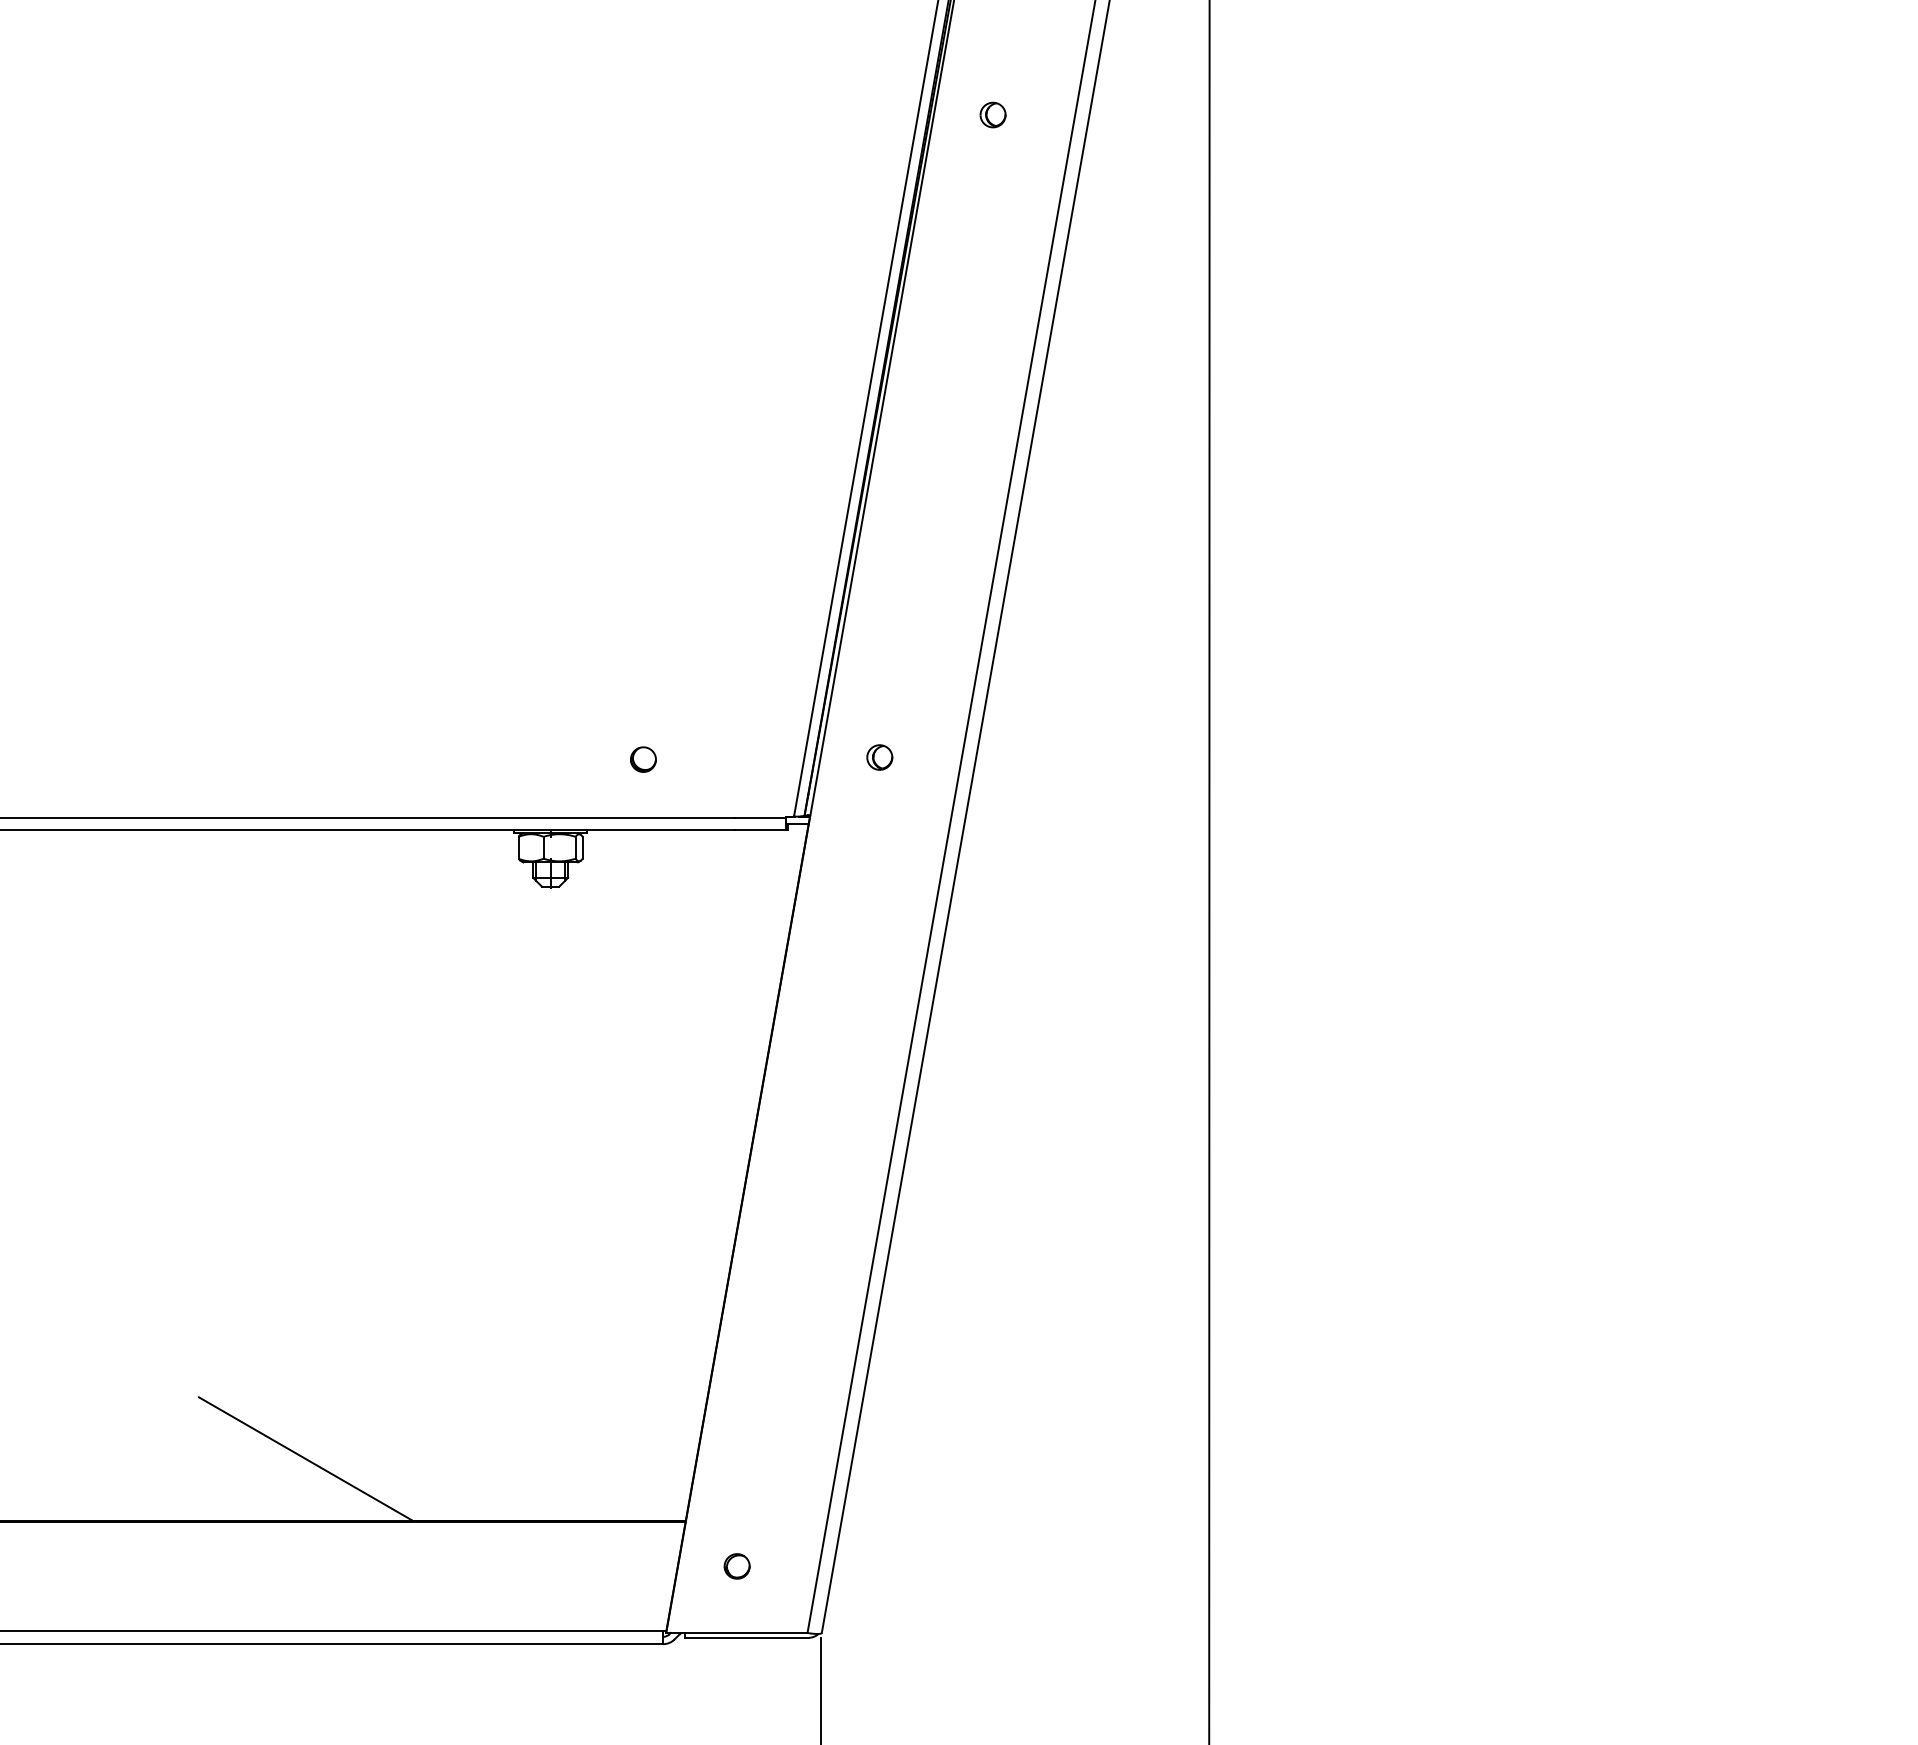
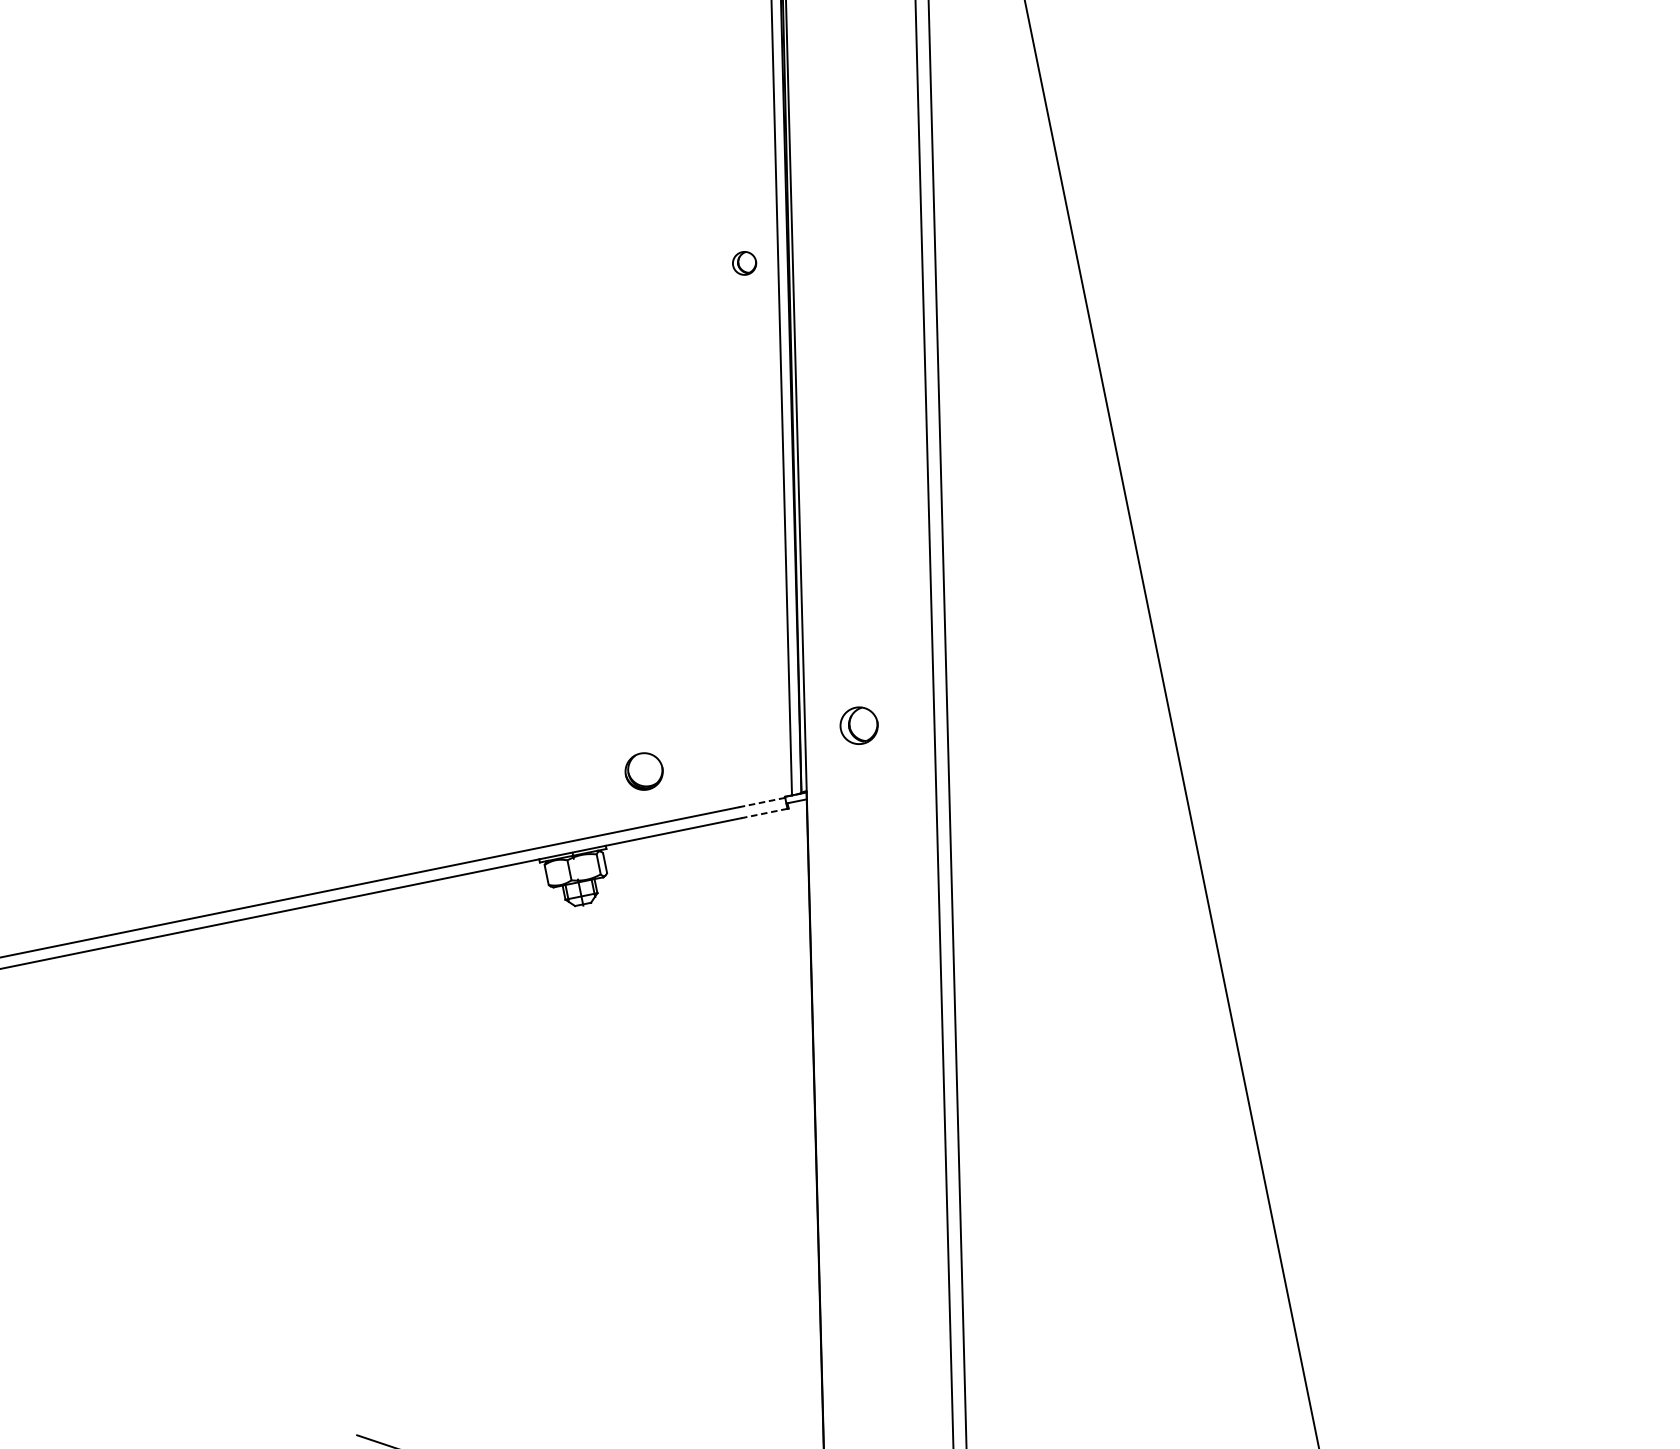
part: (992, 114) -> (743, 262), moved
part: (879, 757) -> (858, 725), size x1.6
part: (643, 759) -> (644, 771), size x1.6
line: (760, 817) -> (761, 802), solid -> dashed
line: (760, 829) -> (763, 813), solid -> dashed

